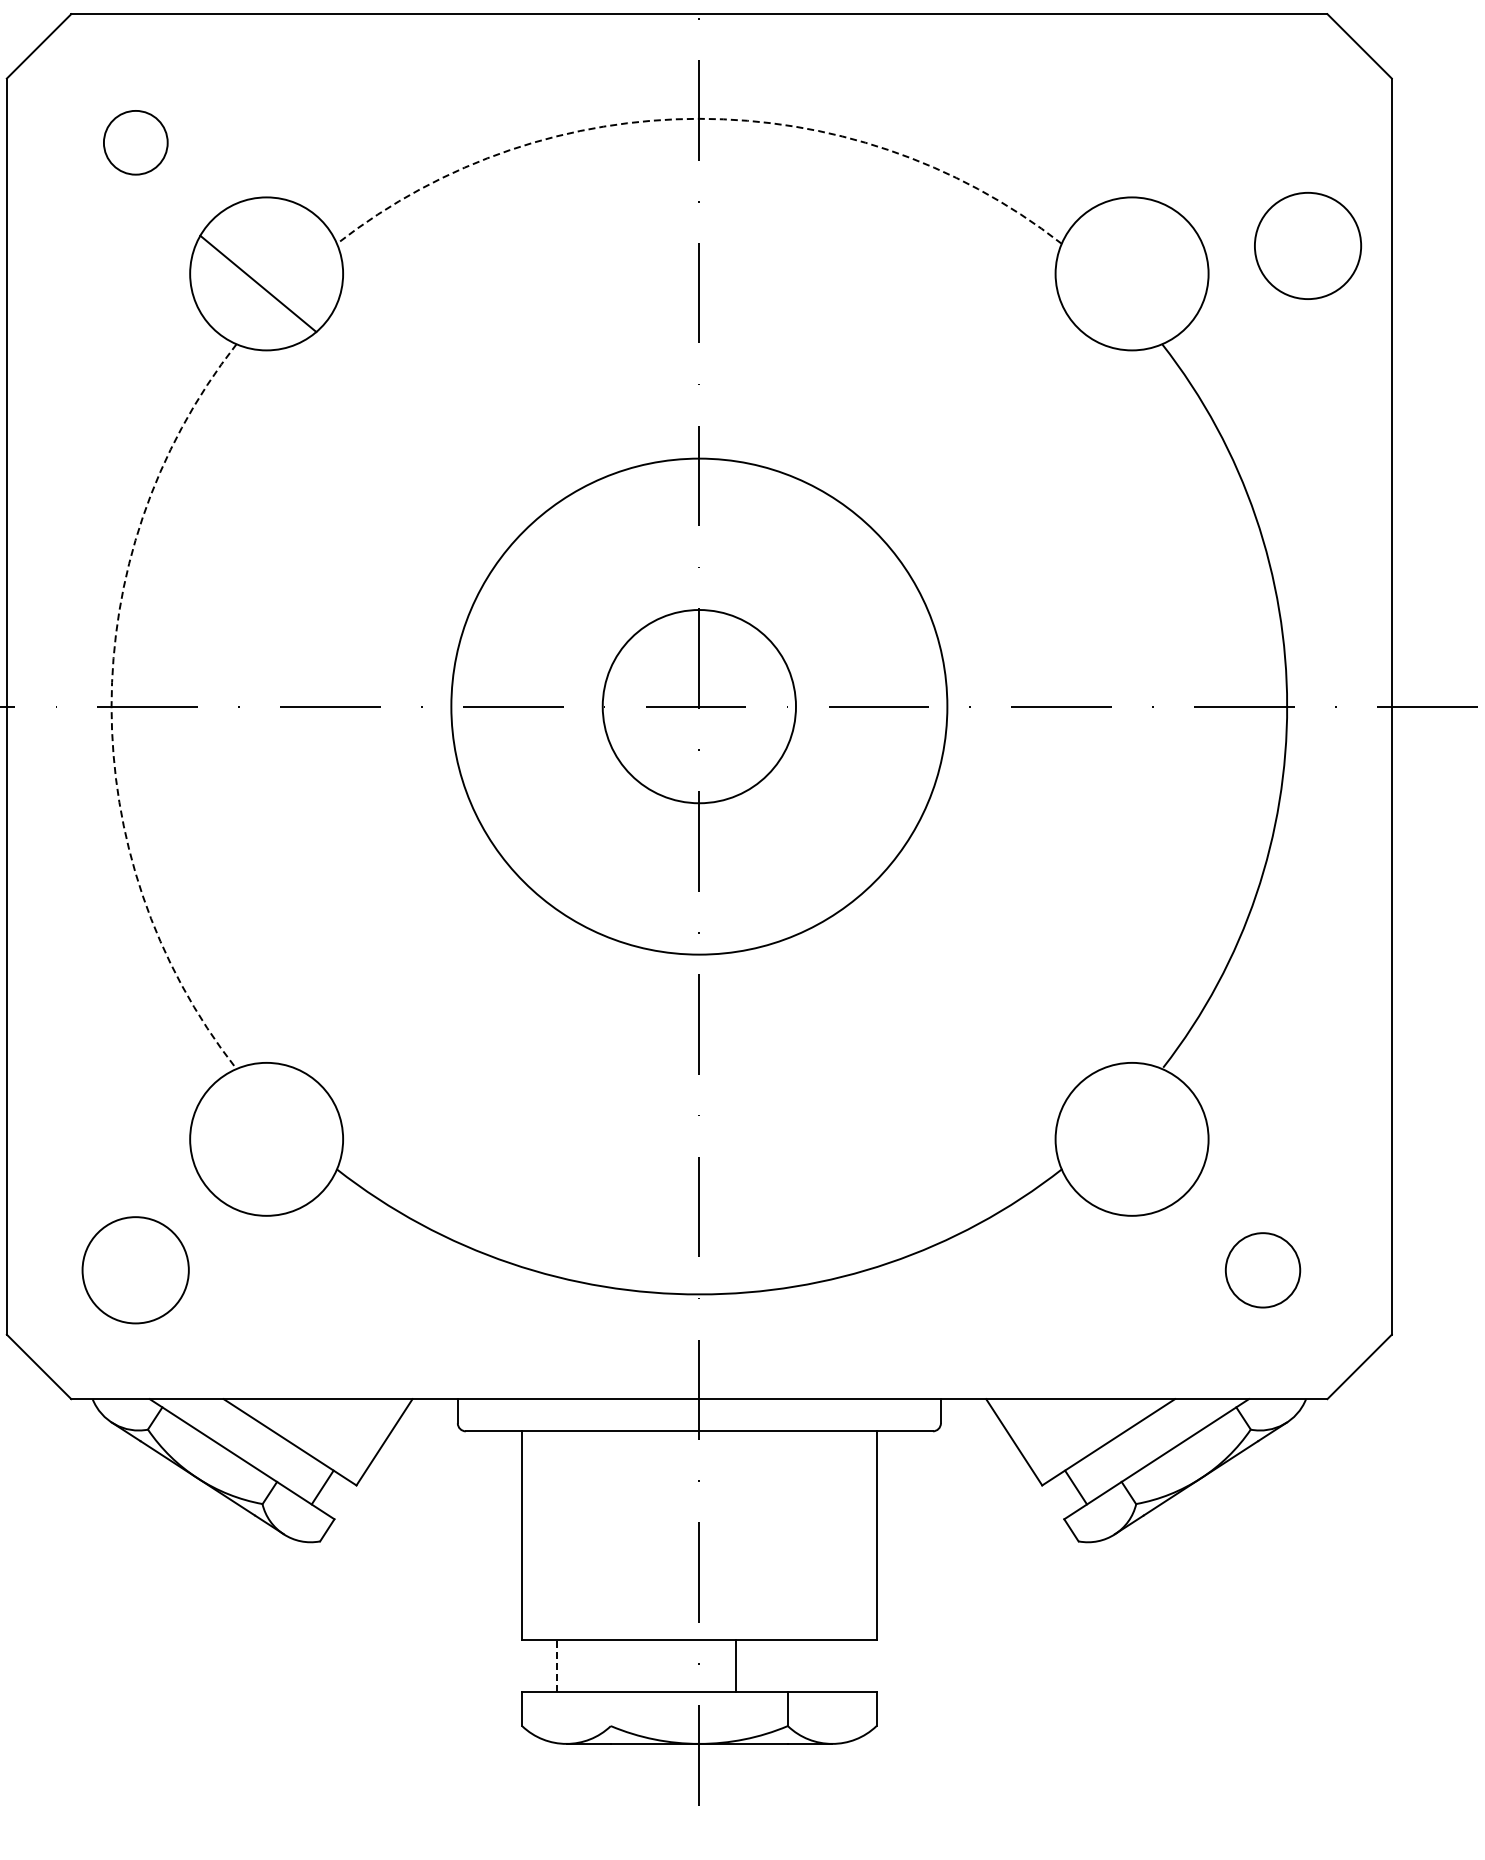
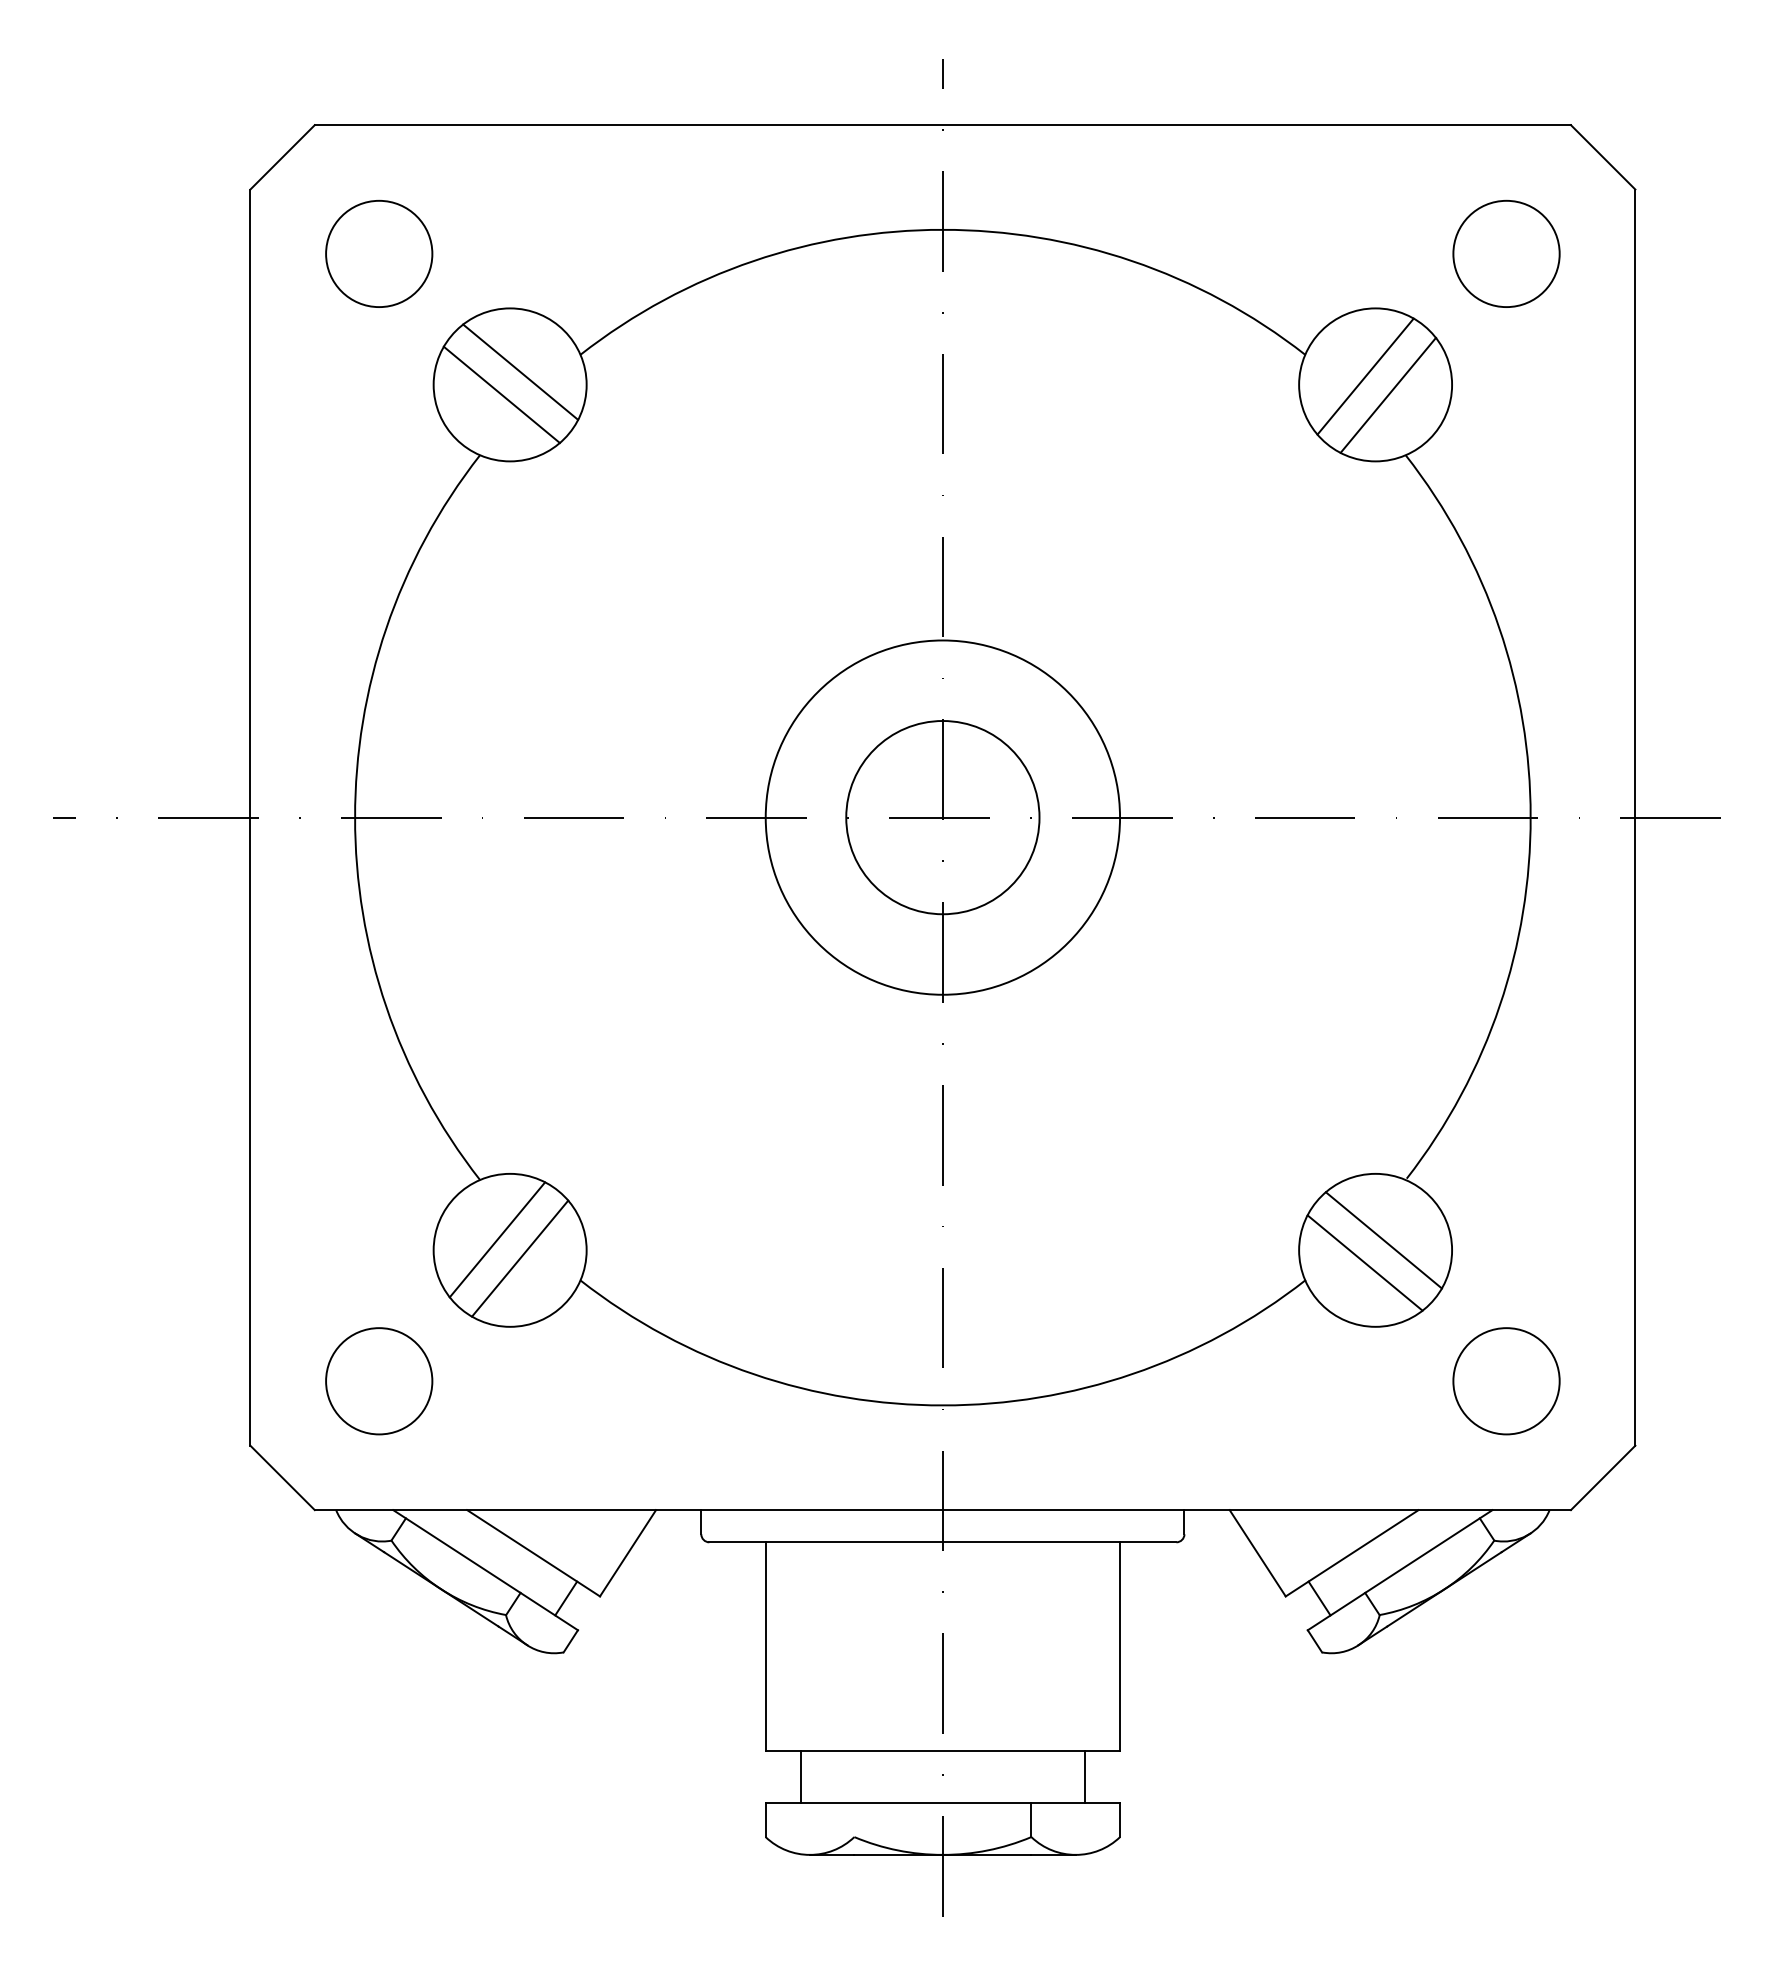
arc: (698, 118) -> (942, 229), dashed -> solid
circle: (135, 142) -> (379, 253), size x1.67
circle: (1307, 245) -> (1506, 253), moved
line: (276, 260) -> (520, 371), added
line: (1121, 265) -> (1365, 376), added
line: (1144, 283) -> (1388, 394), added
arc: (111, 706) -> (355, 817), dashed -> solid
circle: (698, 706) -> (942, 817), size x0.71
line: (253, 1128) -> (497, 1239), added
line: (1139, 1129) -> (1383, 1240), added
line: (275, 1147) -> (519, 1258), added
line: (1120, 1151) -> (1364, 1262), added
circle: (1262, 1270) -> (1506, 1381), size x1.43
line: (556, 1665) -> (800, 1776), dashed -> solid
line: (735, 1665) -> (1084, 1776), moved

